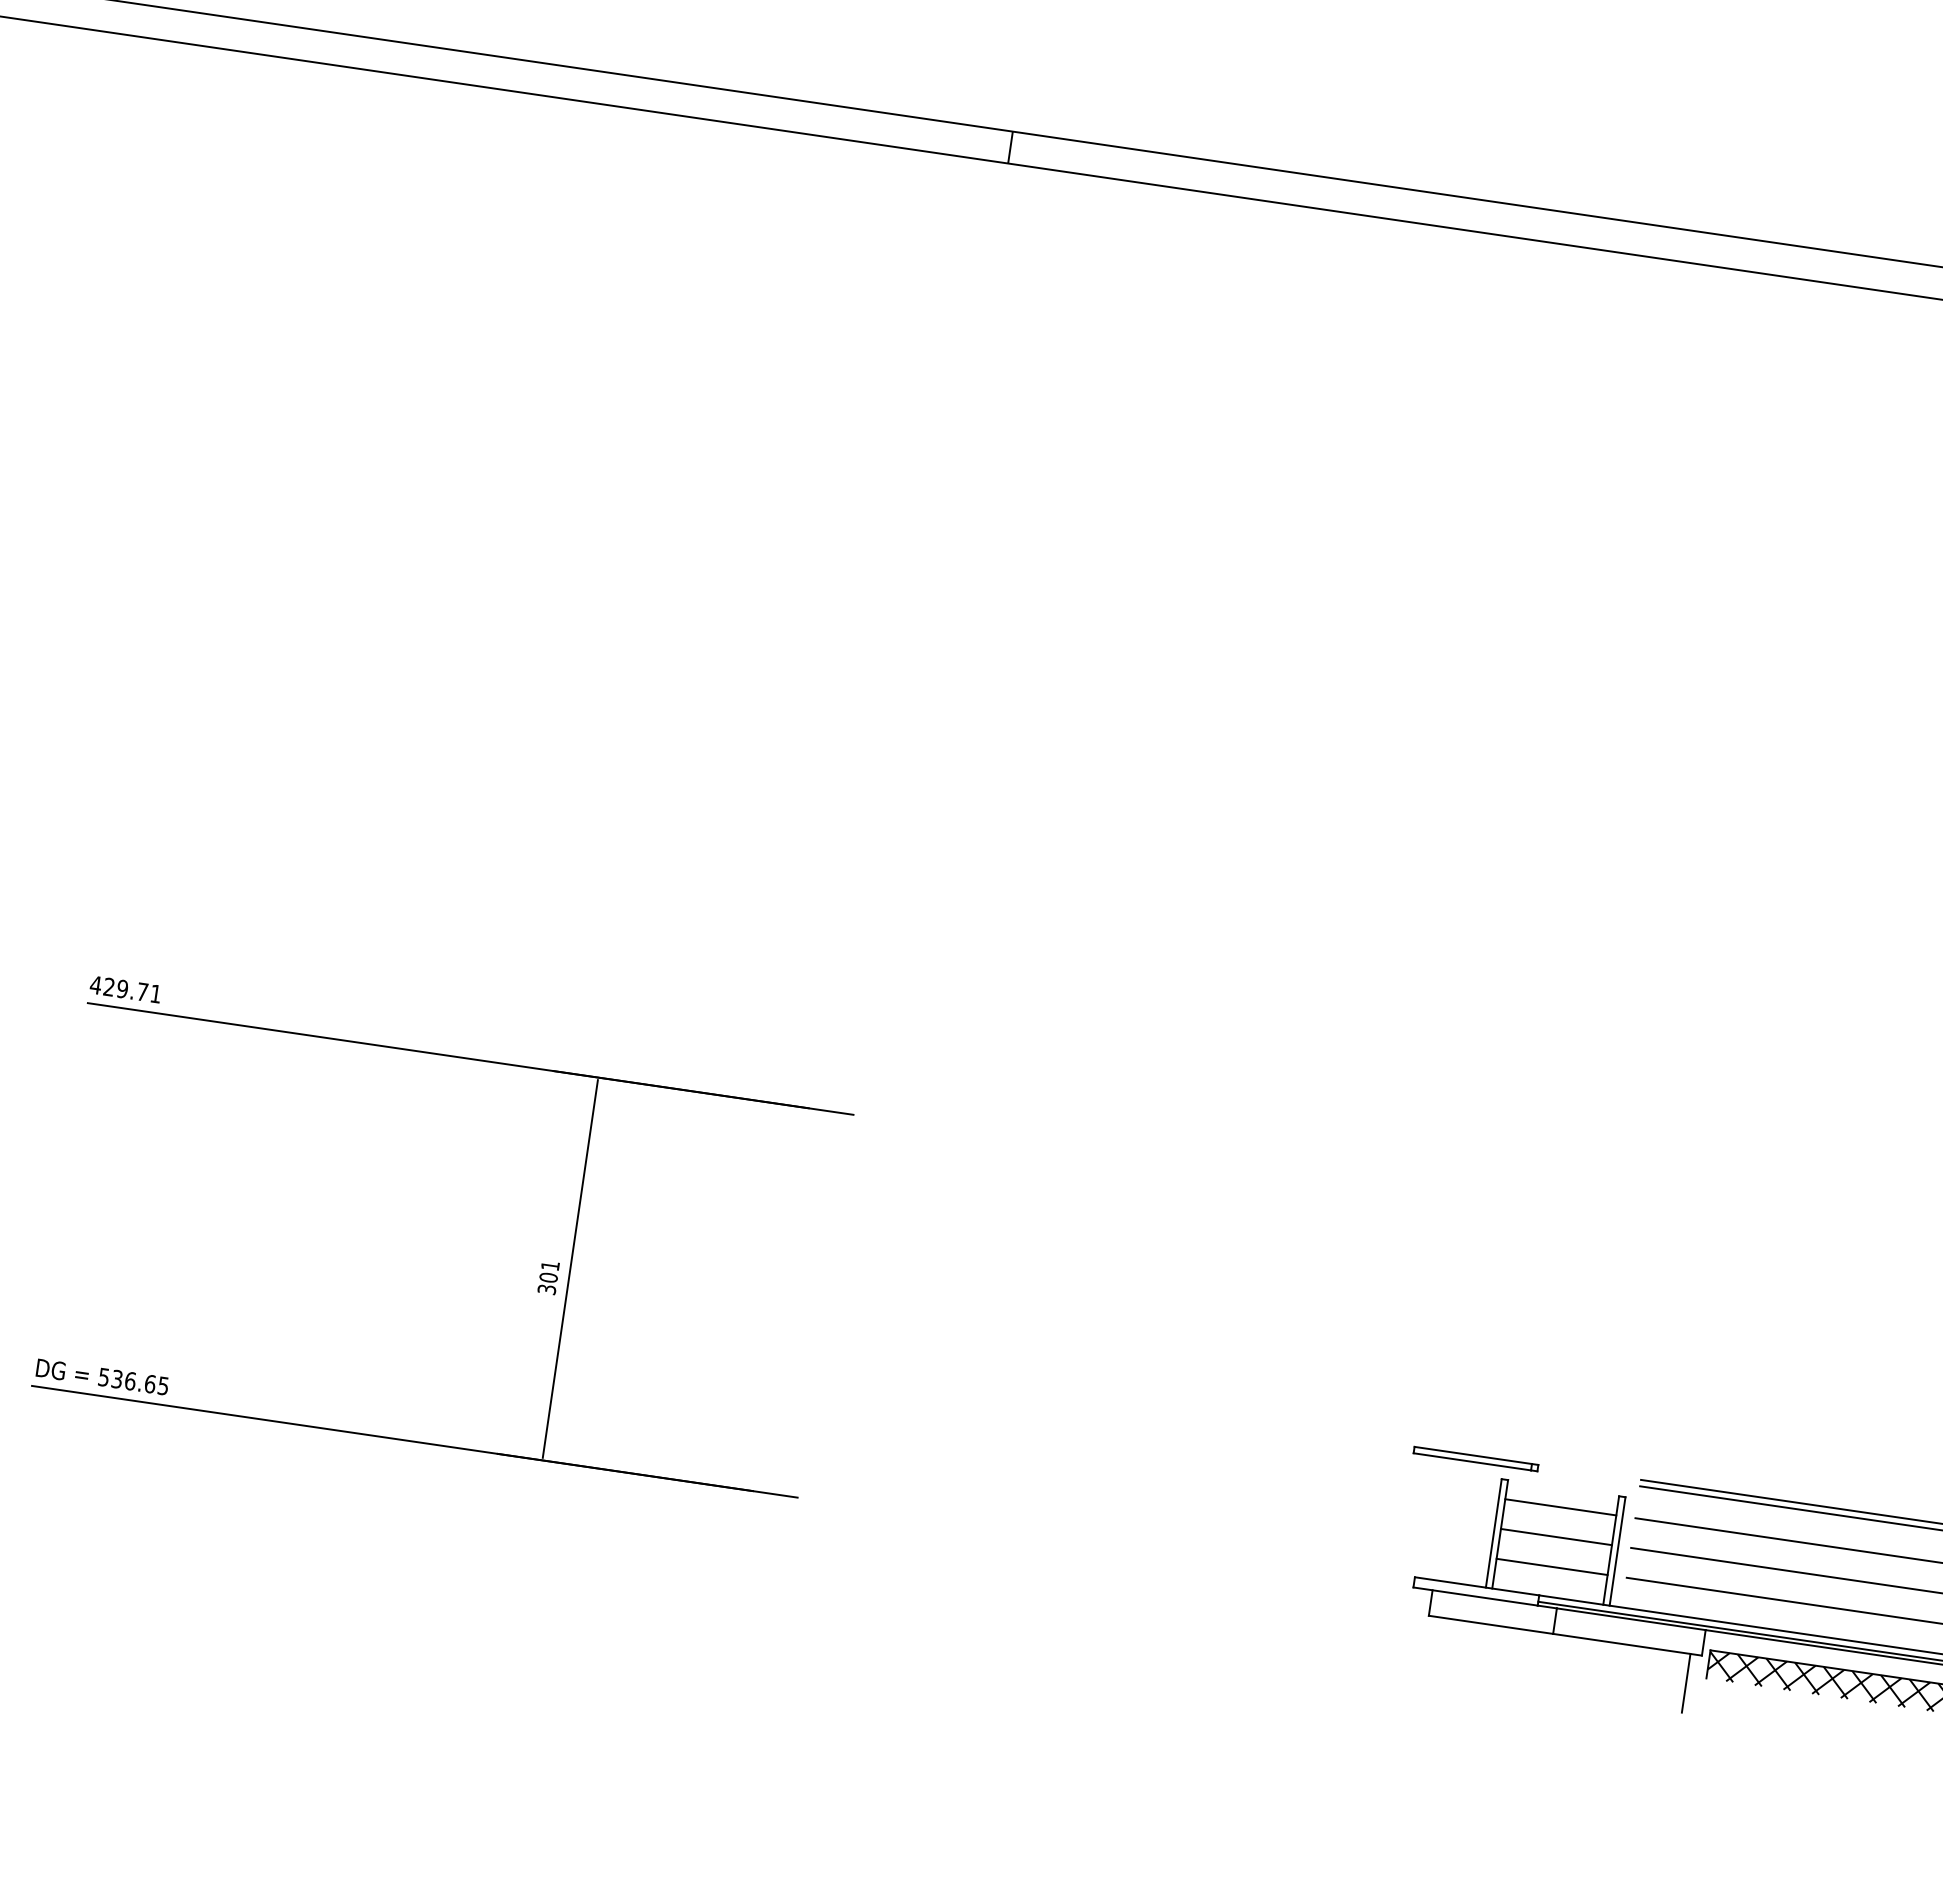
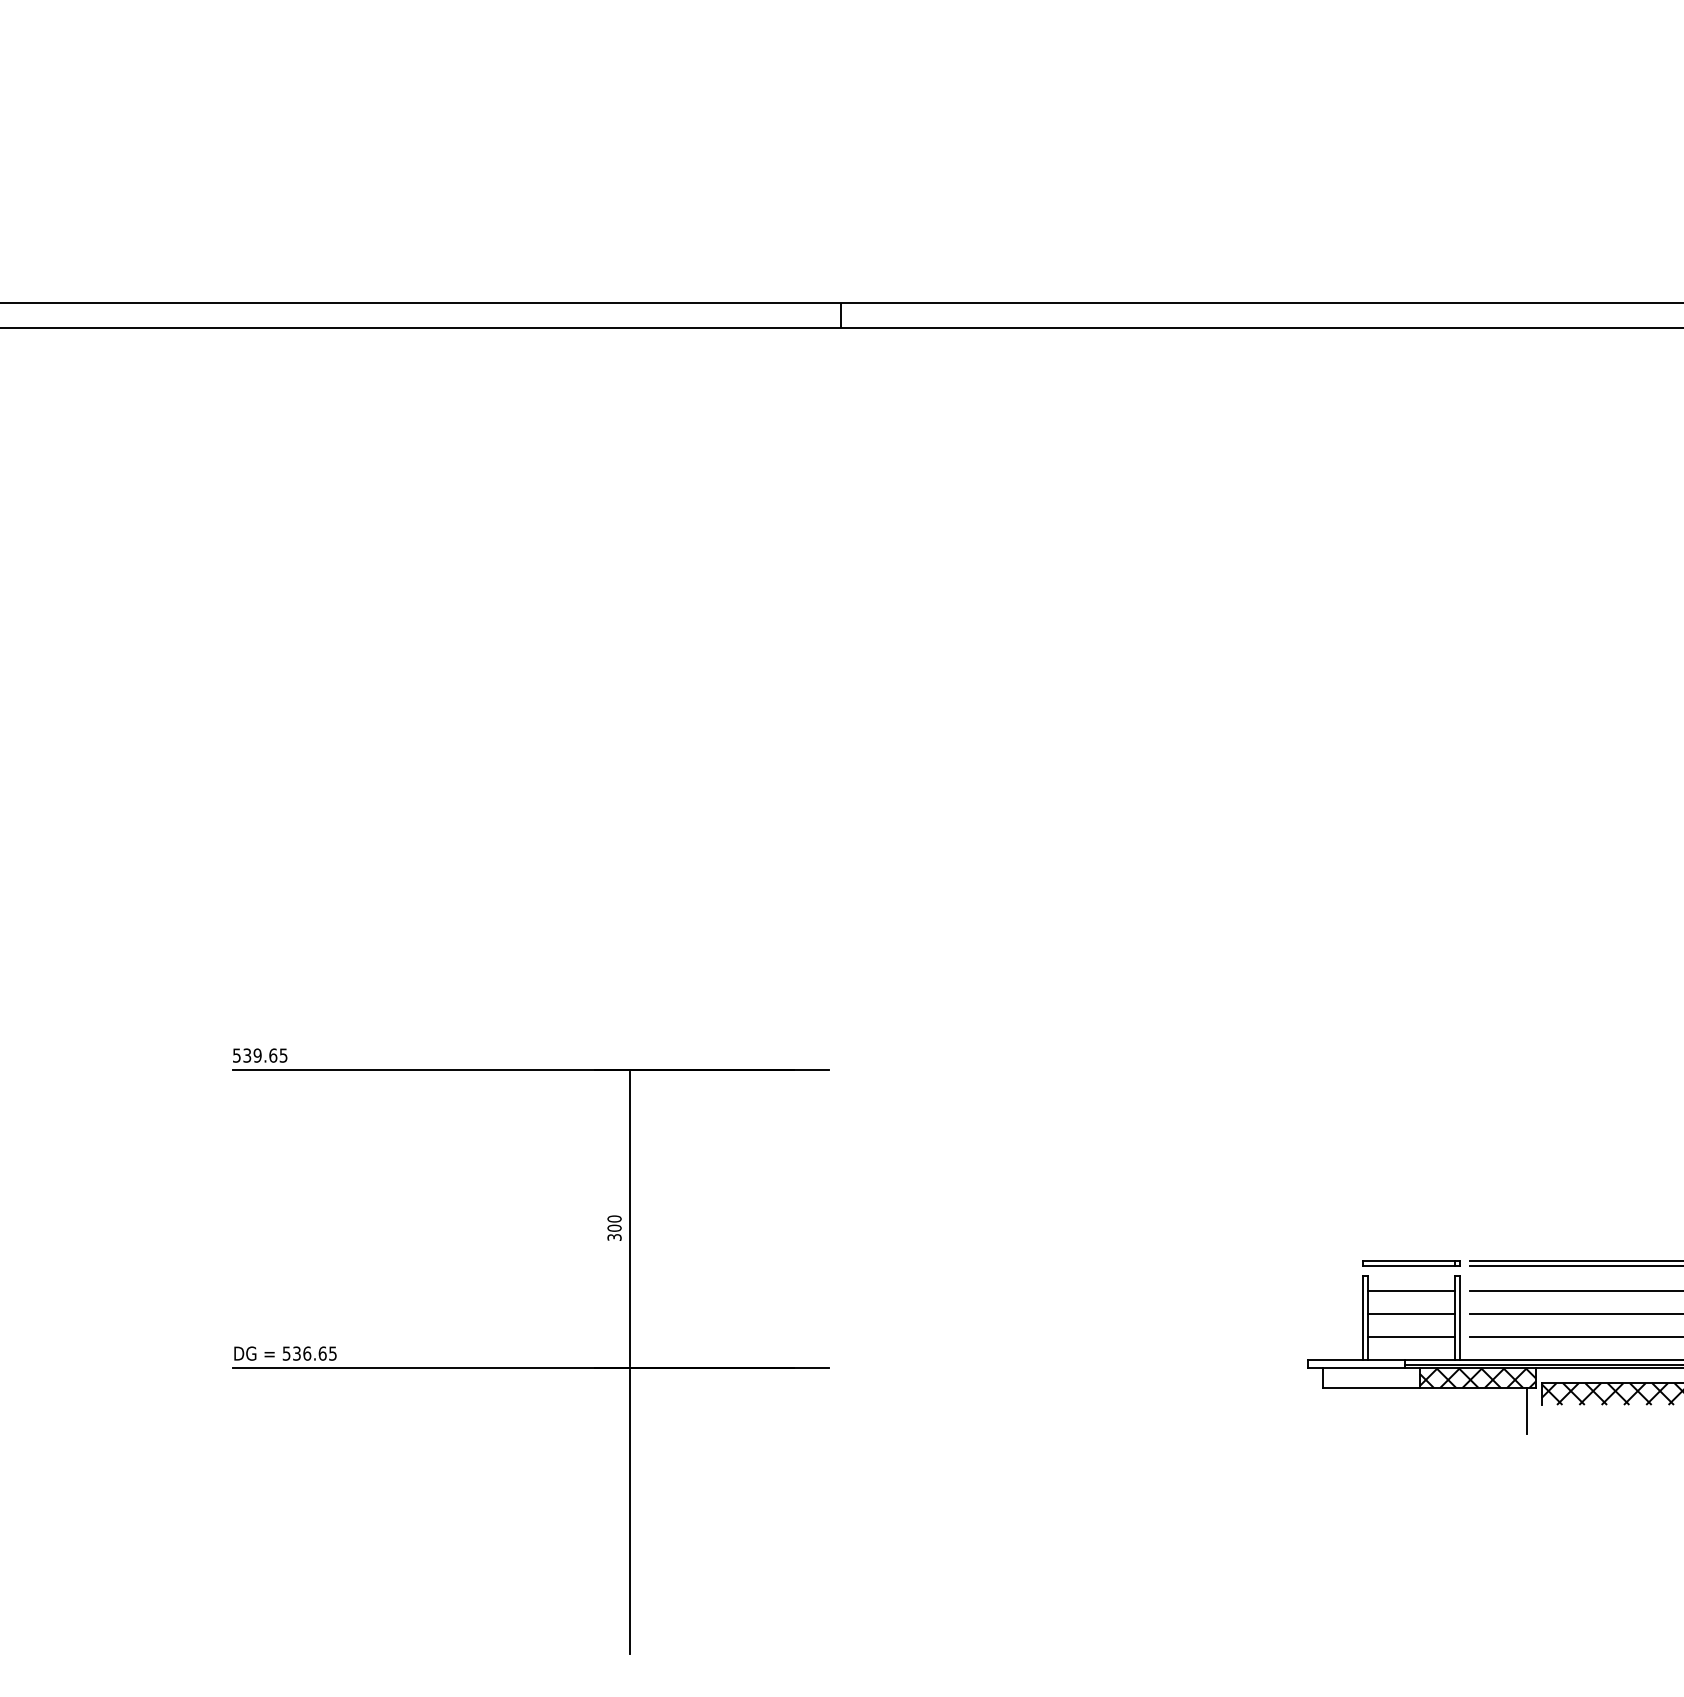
text: (124, 989) -> (259, 1055), 429.71 -> 539.65
text: (550, 1265) -> (614, 1218), 301 -> 300
part: (1475, 1459) -> (1411, 1263), moved
hatch: (1628, 1632) -> (1477, 1378), added
line: (515, 1645) -> (630, 1512), added

